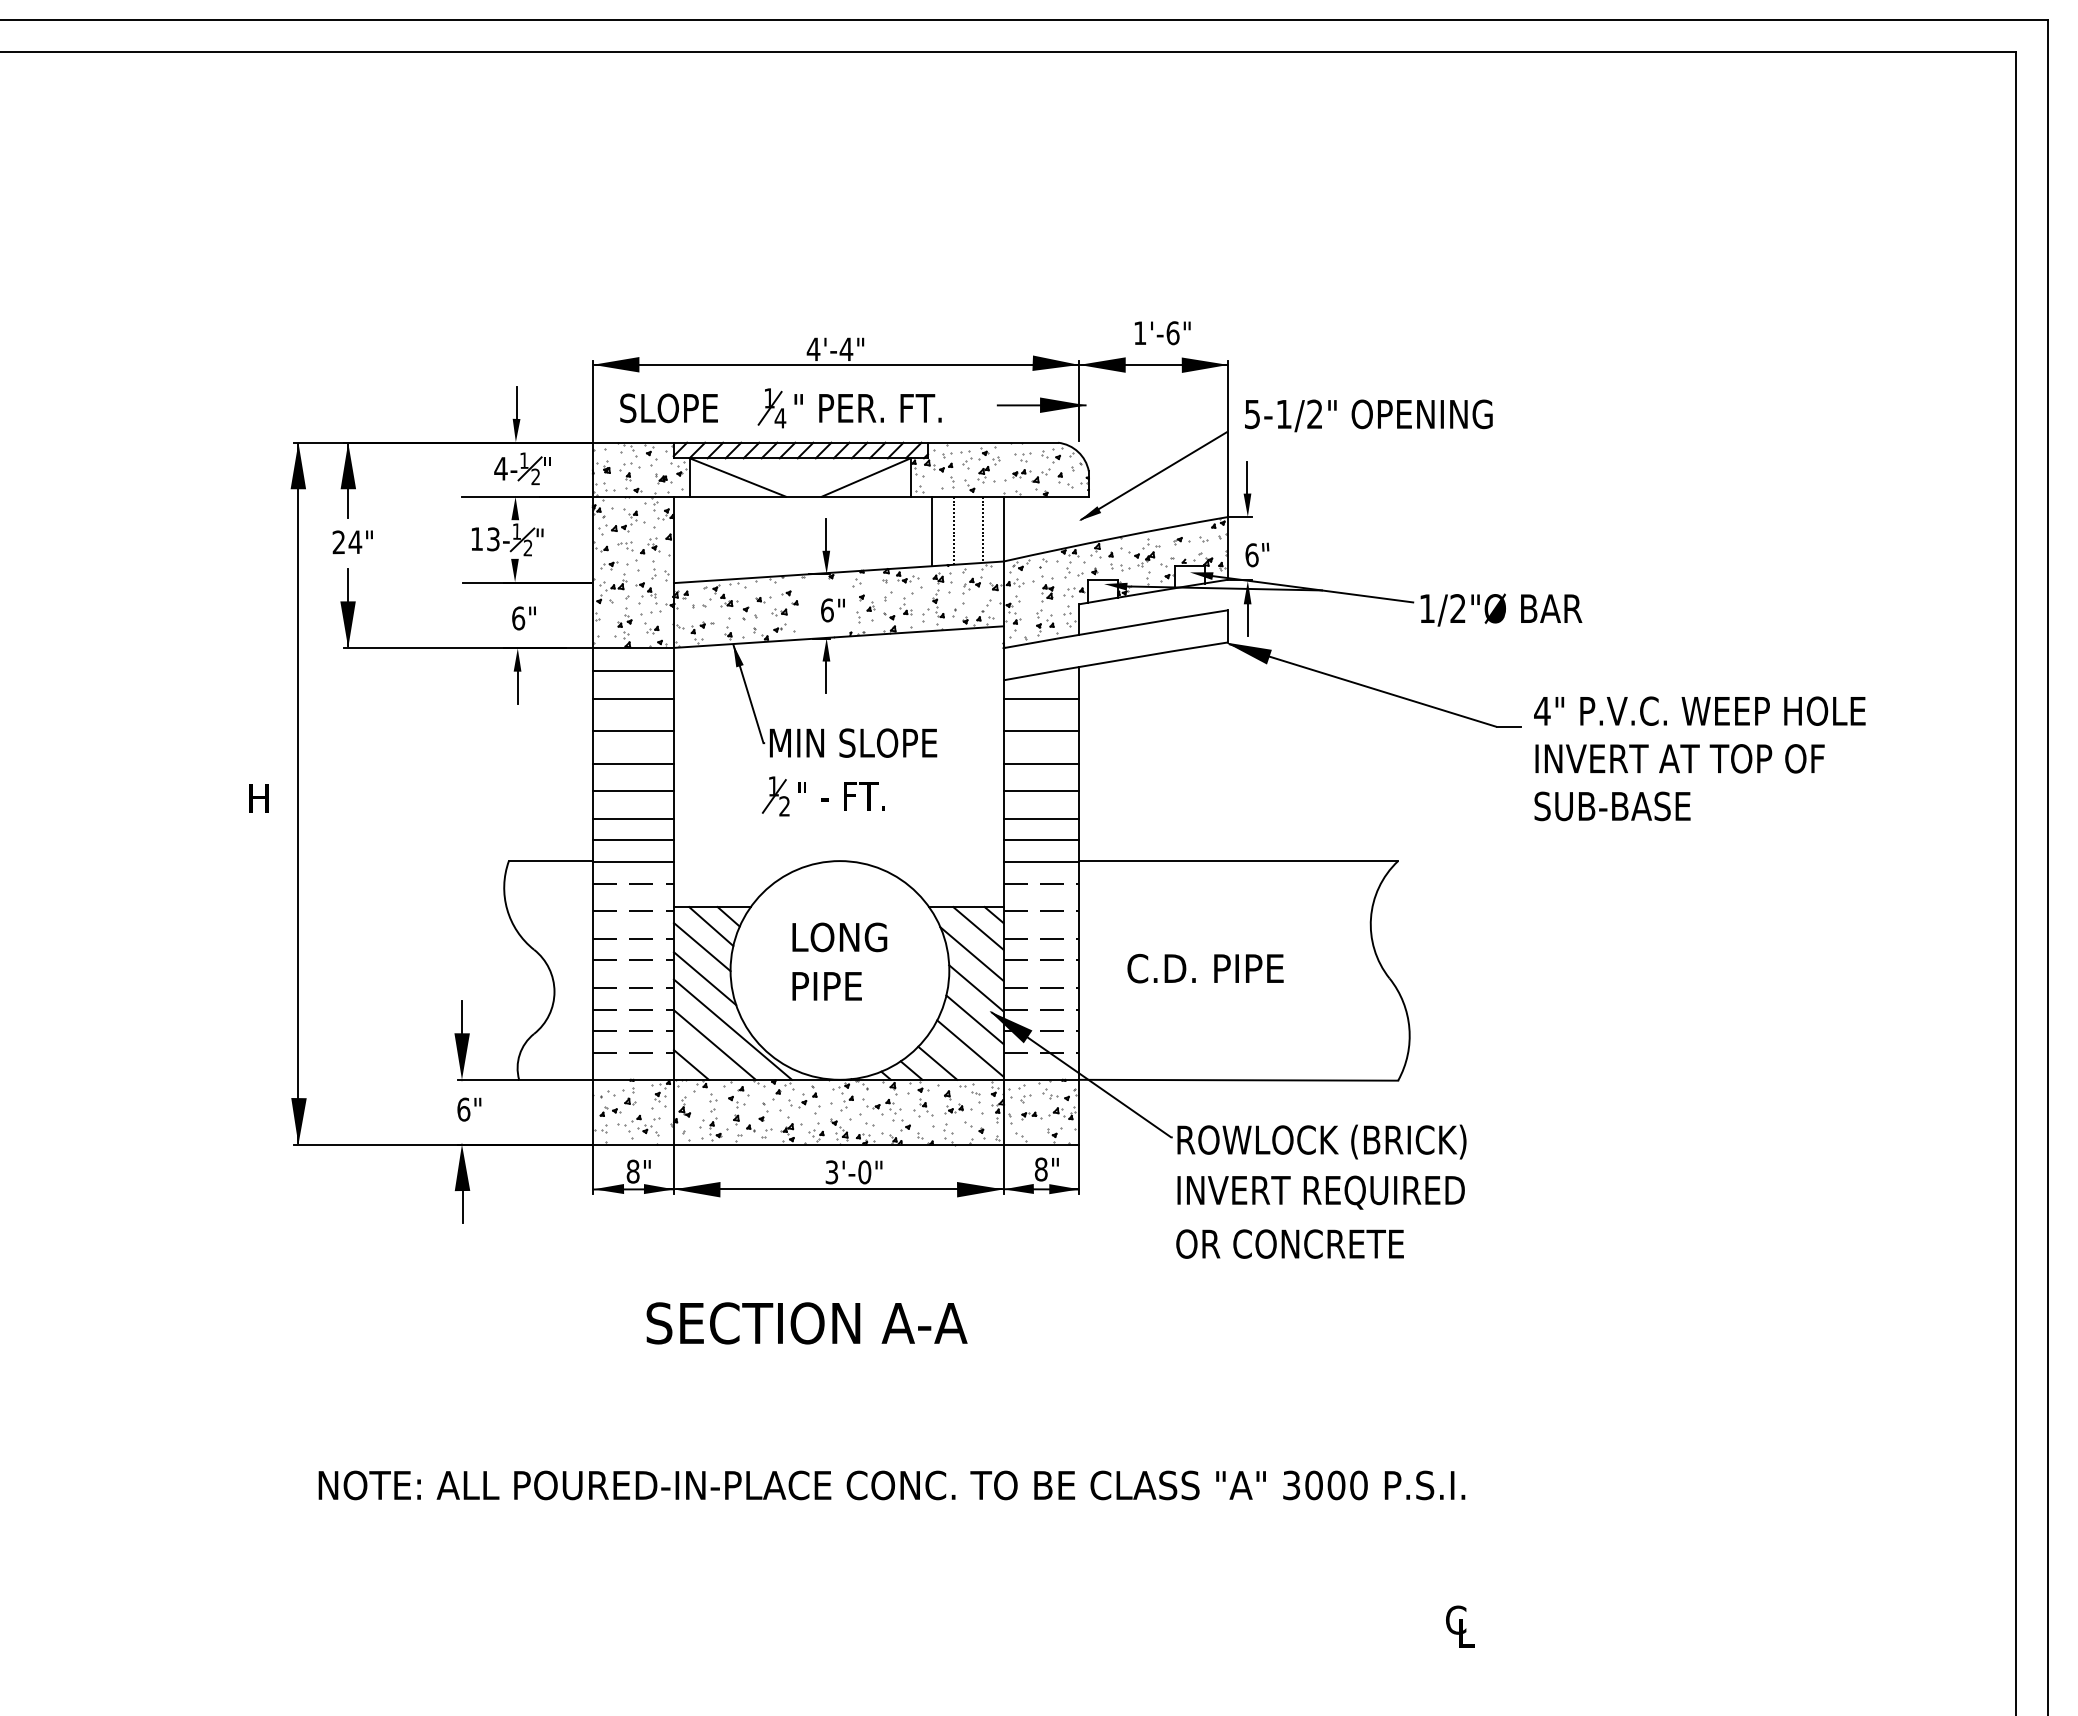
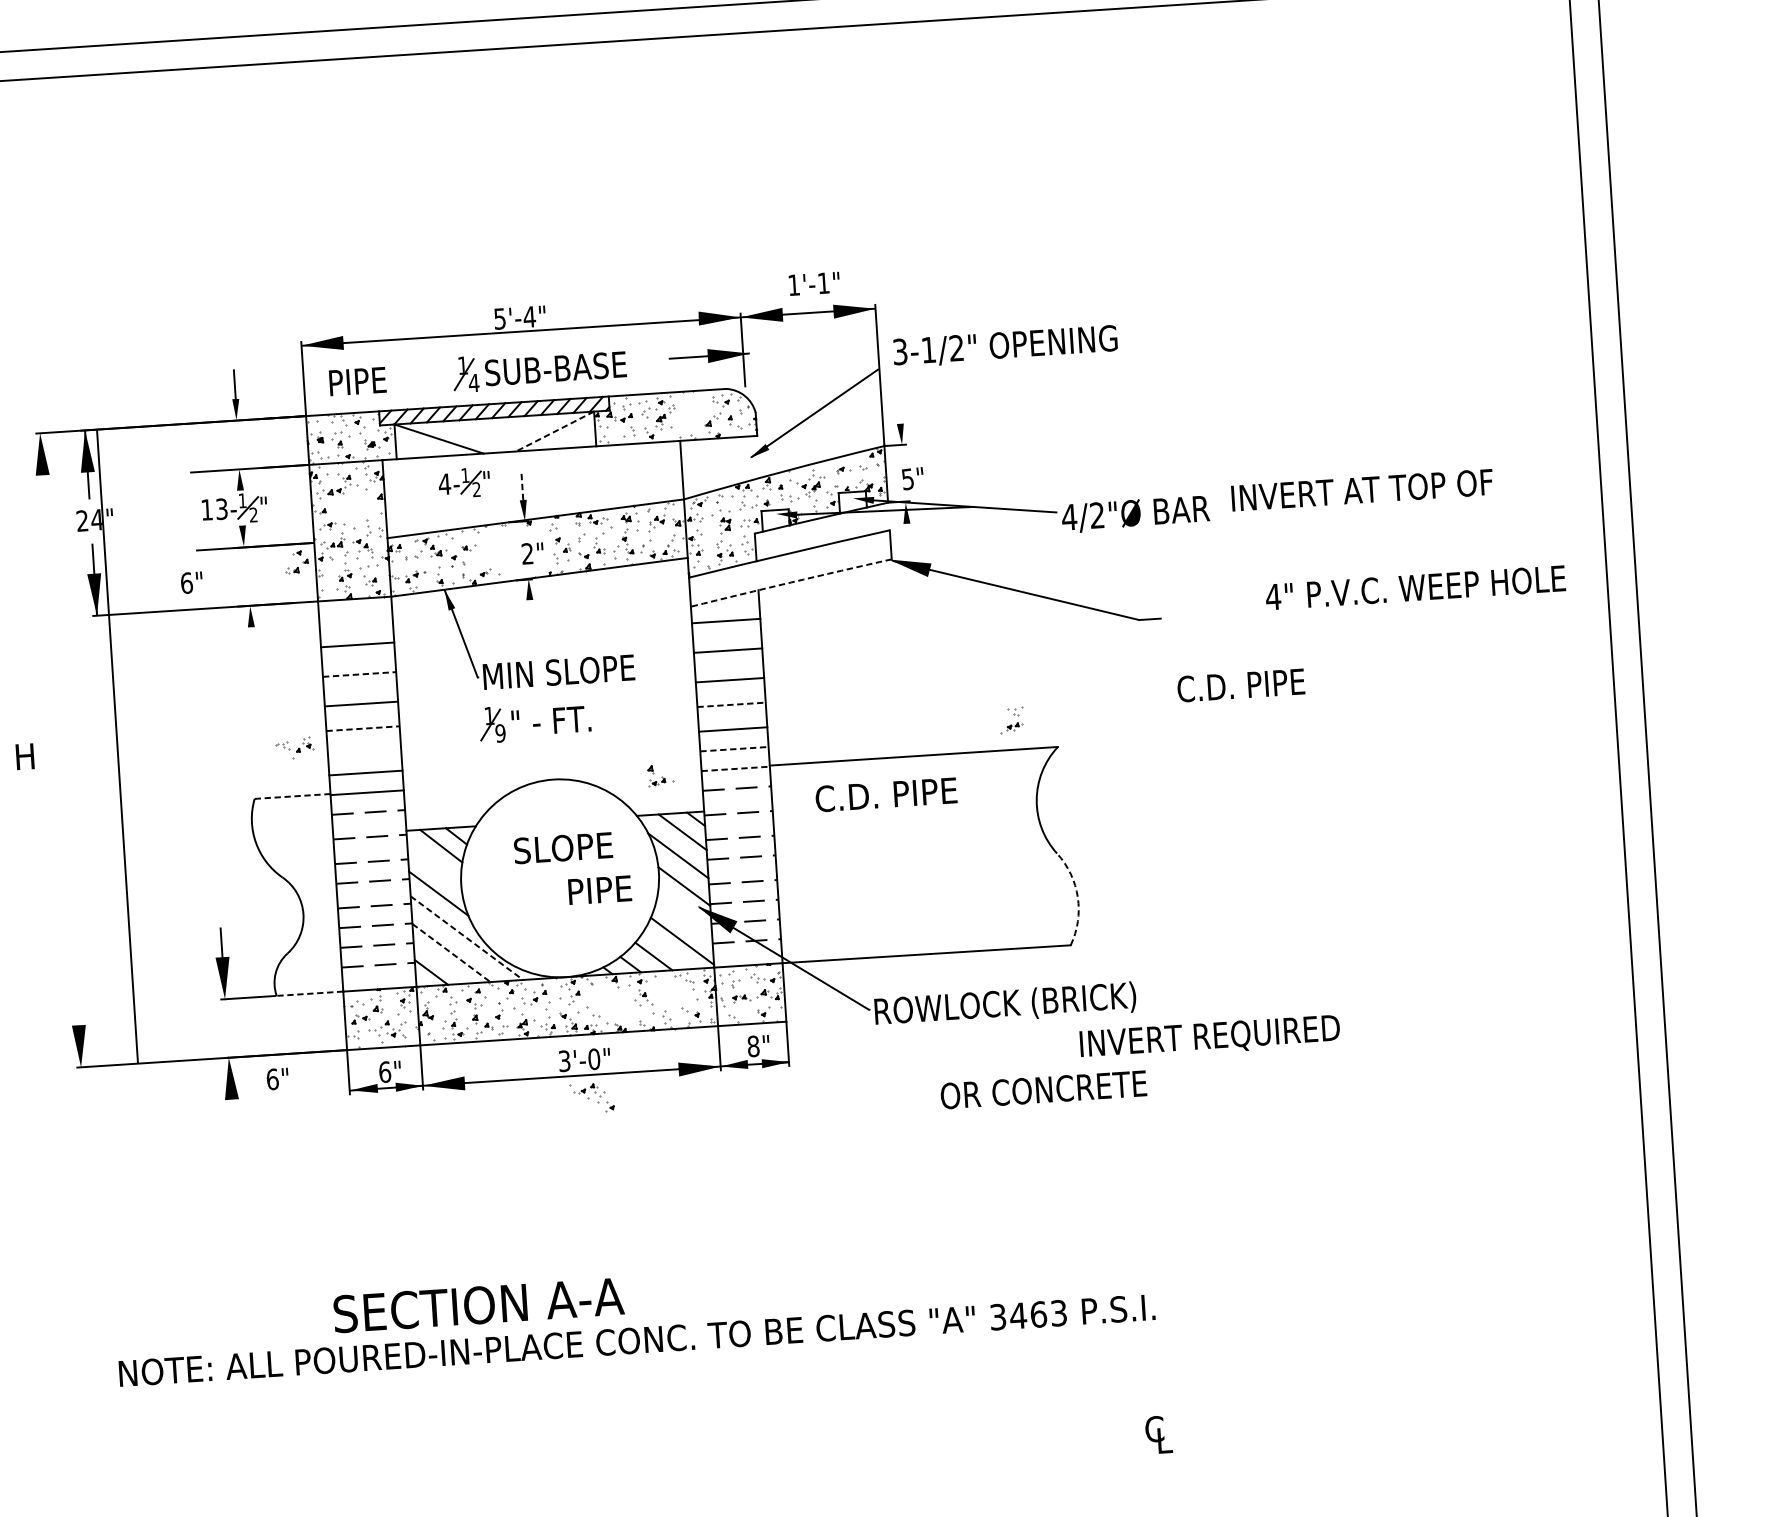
text: (1172, 333) -> (823, 283), 1'-6" -> 1'-1"
text: (813, 349) -> (499, 318), 4'-4" -> 5'-4"
text: (668, 408) -> (372, 380), SLOPE -> PIPE
text: (871, 408) -> (555, 368), " PER. FT. -> SUB-BASE
text: (1252, 413) -> (900, 351), 5-1/2" -> 3-1/2"
part: (1017, 466) -> (1011, 720), moved
part: (522, 468) -> (464, 482), moved
line: (865, 477) -> (554, 431), solid -> dashed
line: (1247, 477) -> (899, 409), removed
line: (982, 529) -> (663, 471), removed
line: (954, 530) -> (637, 474), removed
line: (932, 531) -> (618, 476), removed
line: (826, 534) -> (522, 485), solid -> dashed
part: (638, 549) -> (294, 748), moved
text: (1251, 555) -> (907, 479), 6" -> 5"
part: (784, 603) -> (296, 562), moved
text: (1426, 608) -> (1068, 517), 1/2"Ø -> 4/2"Ø
text: (827, 610) -> (527, 553), 6" -> 2"
text: (523, 618) -> (191, 582), moved
line: (1247, 620) -> (907, 538), removed
arc: (1115, 660) -> (790, 582), solid -> dashed
line: (632, 671) -> (355, 620), removed
line: (826, 677) -> (530, 614), removed
line: (517, 687) -> (252, 641), removed
text: (1699, 710) -> (1415, 587), moved
line: (633, 731) -> (359, 674), solid -> dashed
text: (1679, 758) -> (1361, 490), moved
line: (633, 791) -> (363, 728), solid -> dashed
line: (1041, 791) -> (731, 704), solid -> dashed
line: (298, 793) -> (117, 746), moved
text: (784, 806) -> (500, 733), 2 -> 9
text: (1612, 806) -> (1248, 685), SUB-BASE -> C.D. PIPE
line: (632, 818) -> (363, 753), removed
line: (1041, 840) -> (734, 749), solid -> dashed
line: (550, 861) -> (292, 796), solid -> dashed
line: (1041, 862) -> (735, 769), solid -> dashed
text: (845, 937) -> (563, 848), LONG -> SLOPE
line: (701, 947) -> (433, 865), removed
text: (1205, 968) -> (886, 794), moved
text: (826, 986) -> (599, 890), moved
line: (974, 1019) -> (684, 914), removed
arc: (1409, 1028) -> (1077, 897), solid -> dashed
line: (733, 1030) -> (467, 938), solid -> dashed
line: (714, 1045) -> (451, 953), solid -> dashed
line: (556, 1079) -> (310, 993), solid -> dashed
part: (958, 1102) -> (660, 775), moved
text: (469, 1109) -> (277, 1078), moved
part: (886, 1114) -> (591, 1097), moved
text: (632, 1171) -> (384, 1072), 8" -> 6"
text: (1320, 1192) -> (1209, 1037), moved
line: (462, 1206) -> (232, 1113), removed
text: (1289, 1243) -> (1043, 1089), moved
text: (806, 1323) -> (478, 1305), moved
text: (1335, 1485) -> (1037, 1314), 3000 -> 3463

